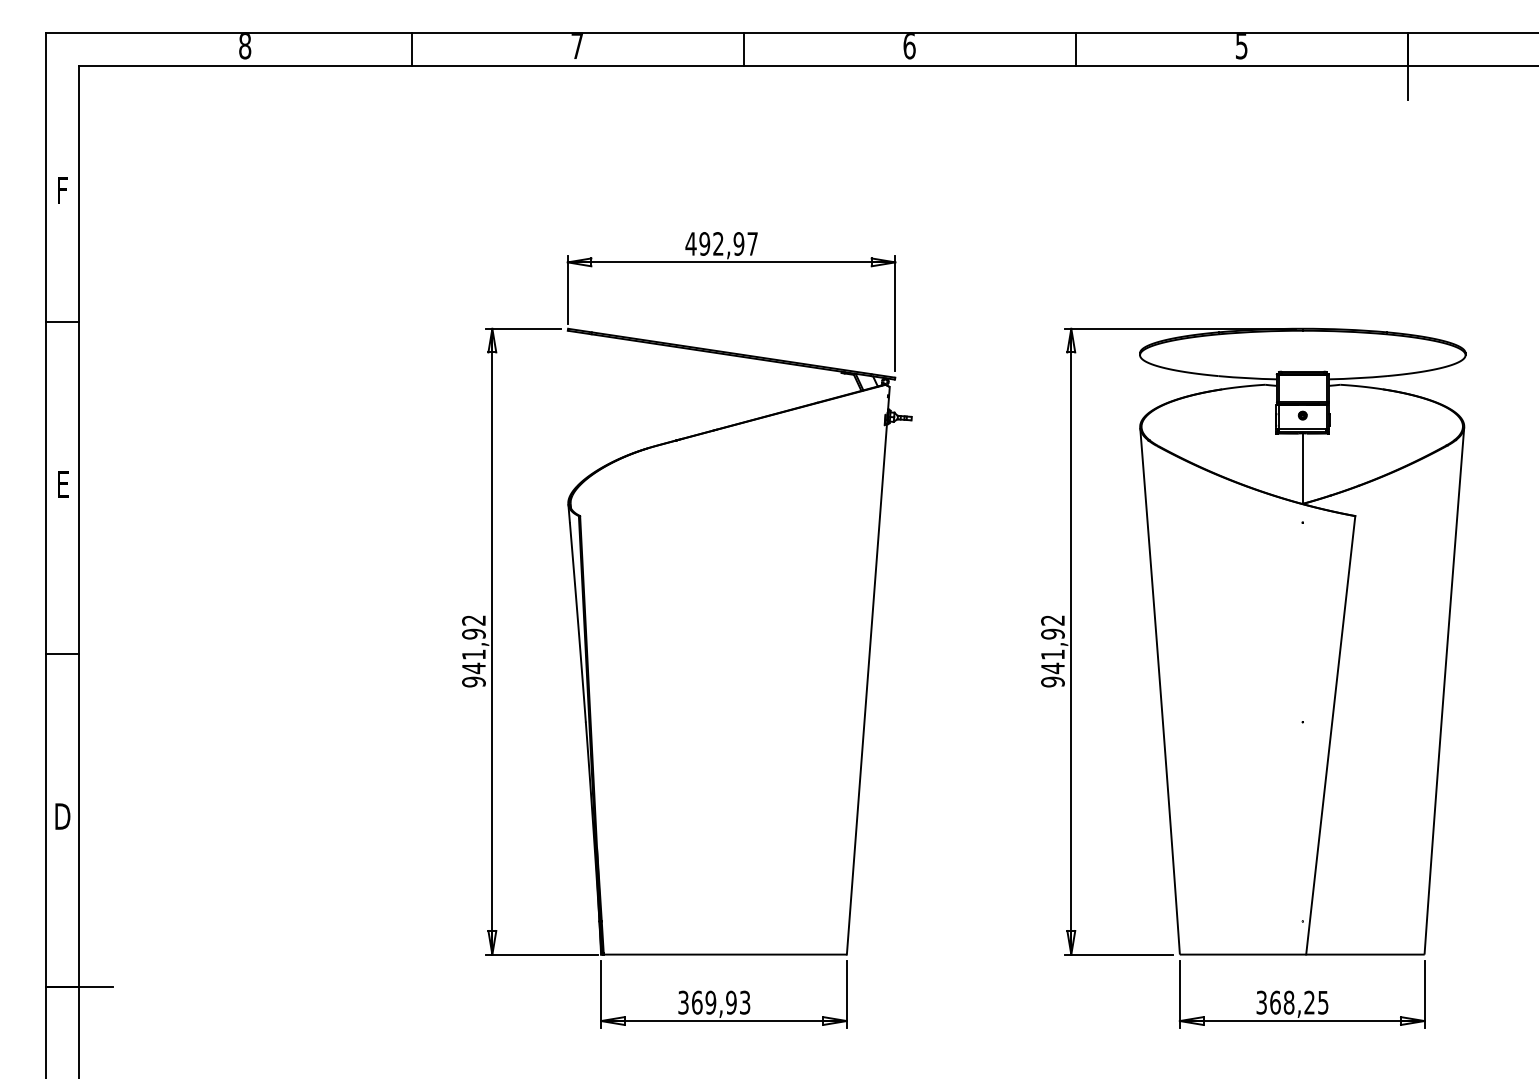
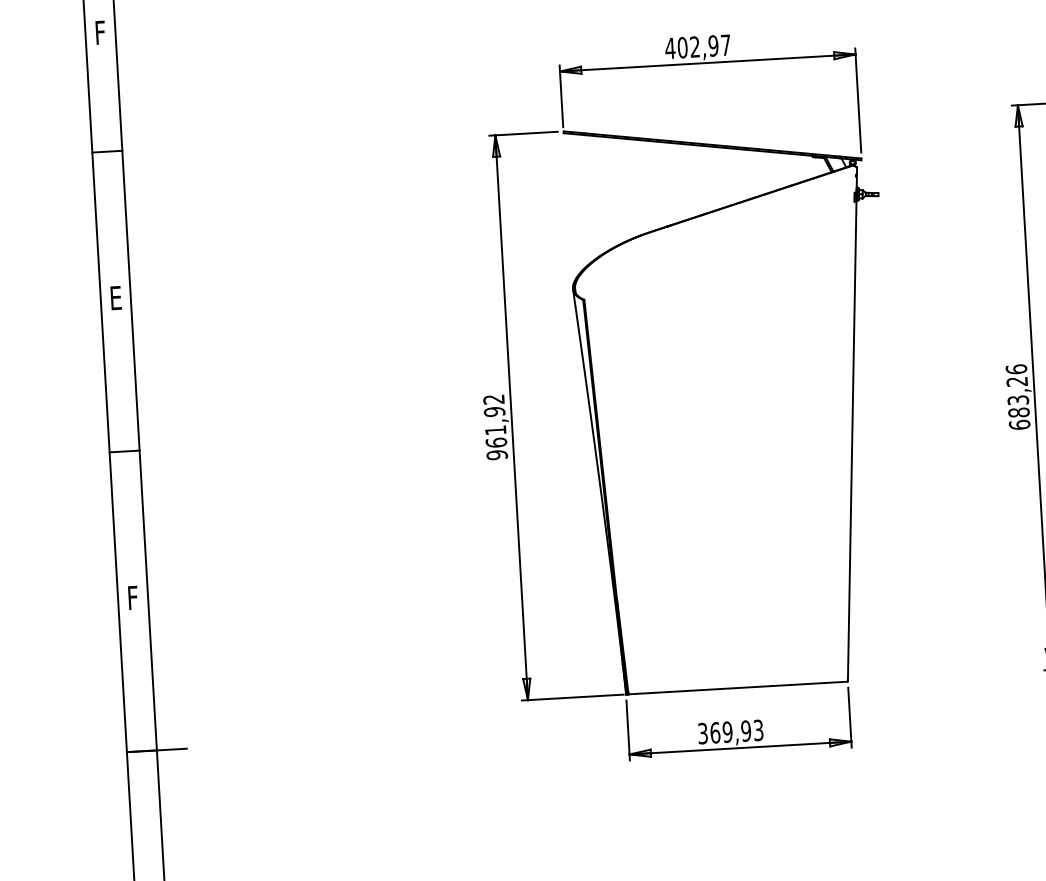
text: (704, 243) -> (682, 47), 492,97 -> 402,97
text: (1052, 651) -> (1017, 397), 941,92 -> 683,26
text: (473, 668) -> (496, 442), 941,92 -> 961,92
text: (62, 816) -> (132, 597), D -> F

